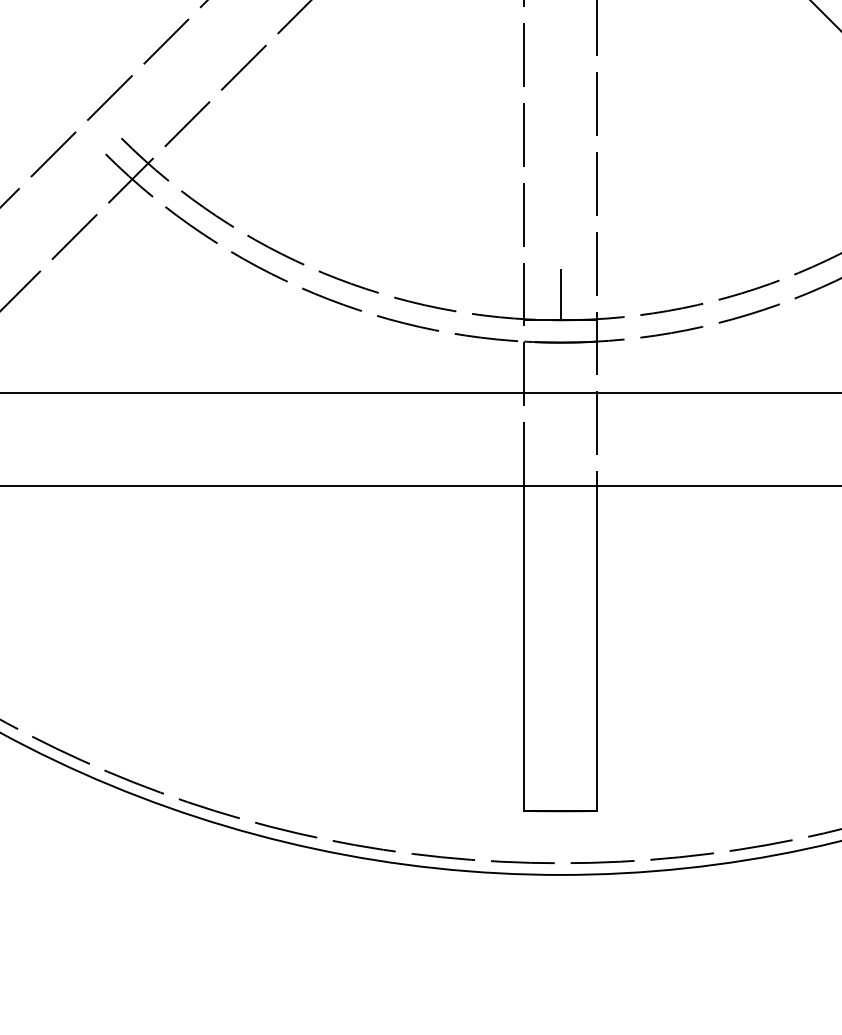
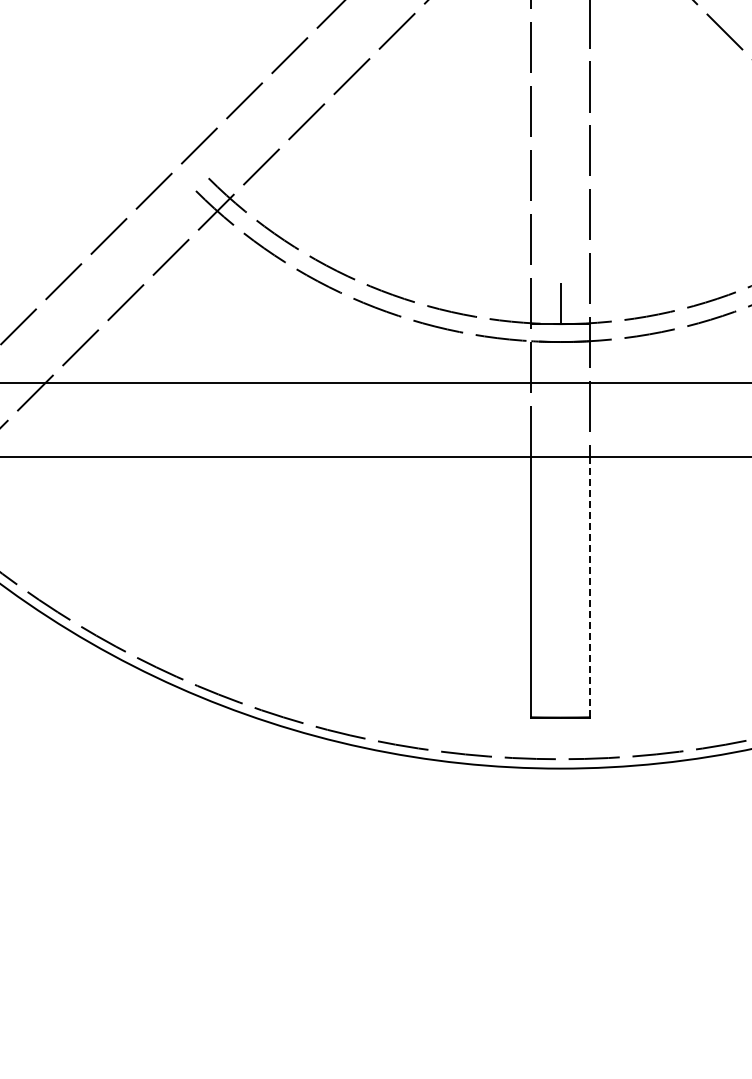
line: (597, 648) -> (590, 587), solid -> dashed

